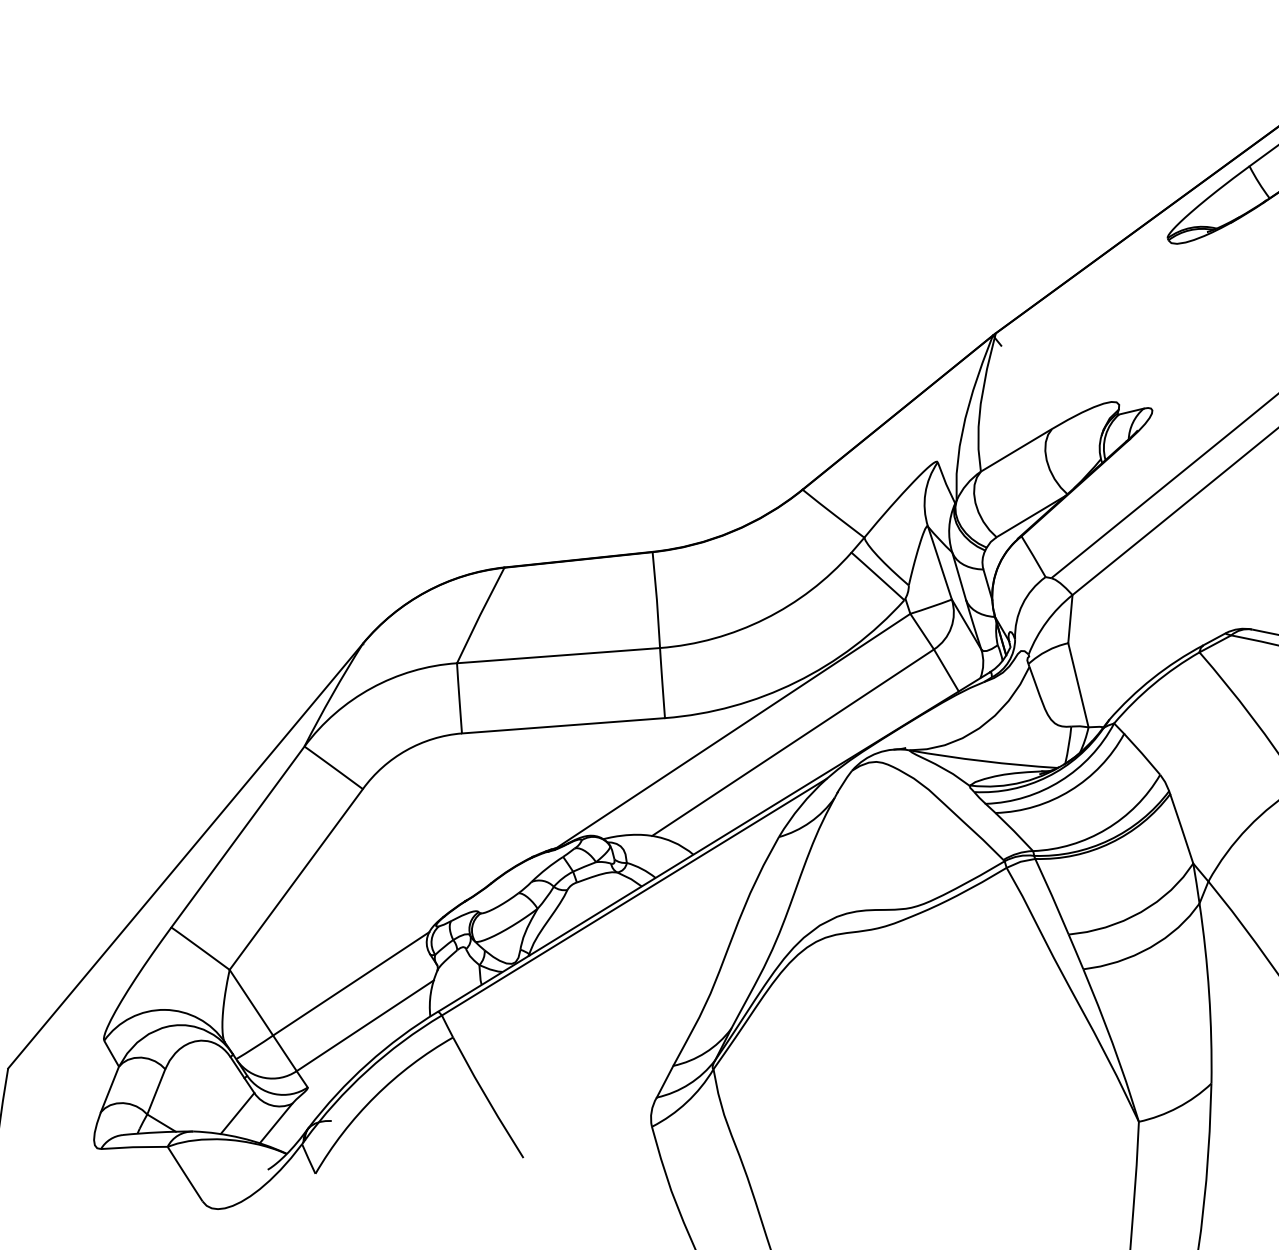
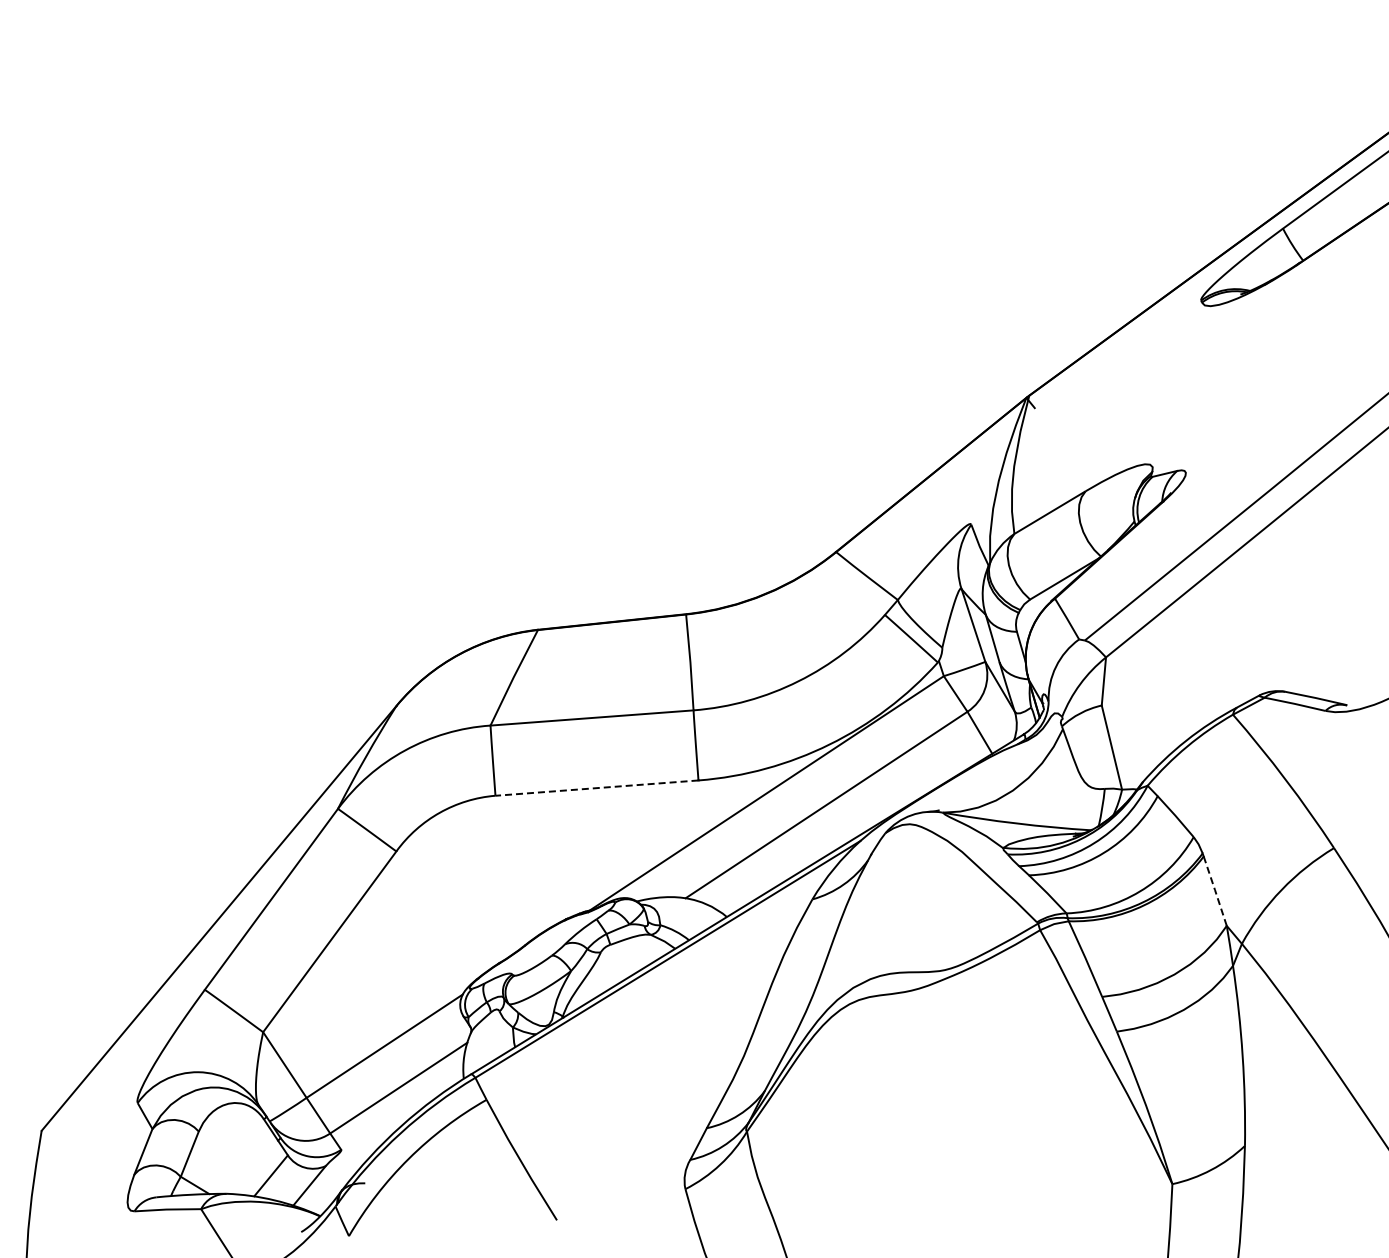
line: (563, 726) -> (596, 788), solid -> dashed
line: (1182, 829) -> (1215, 891), solid -> dashed

